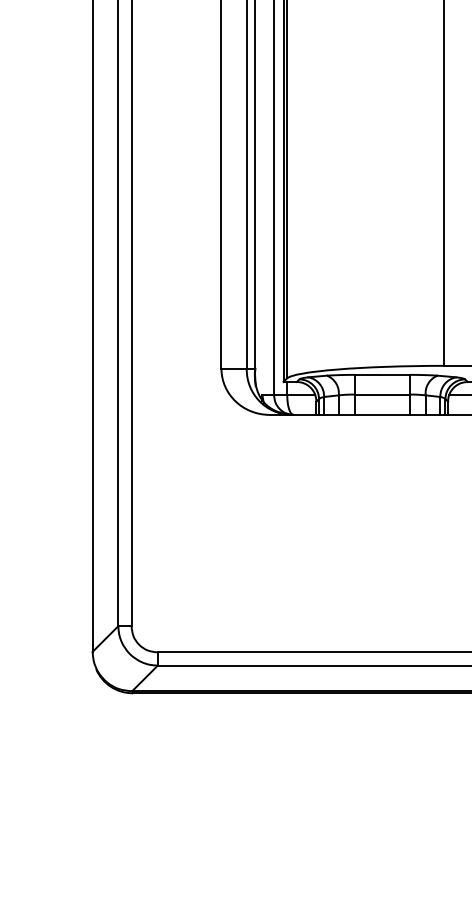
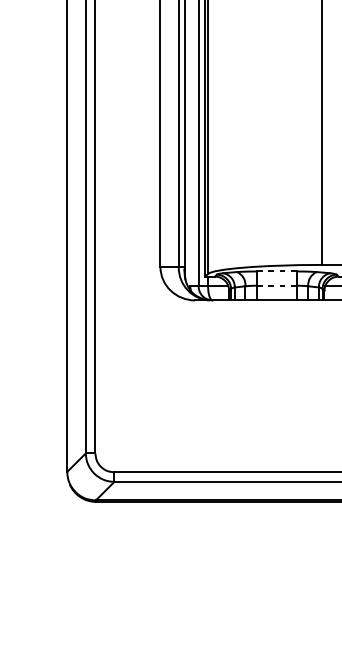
line: (382, 374) -> (277, 271), solid -> dashed
line: (382, 394) -> (277, 285), solid -> dashed

